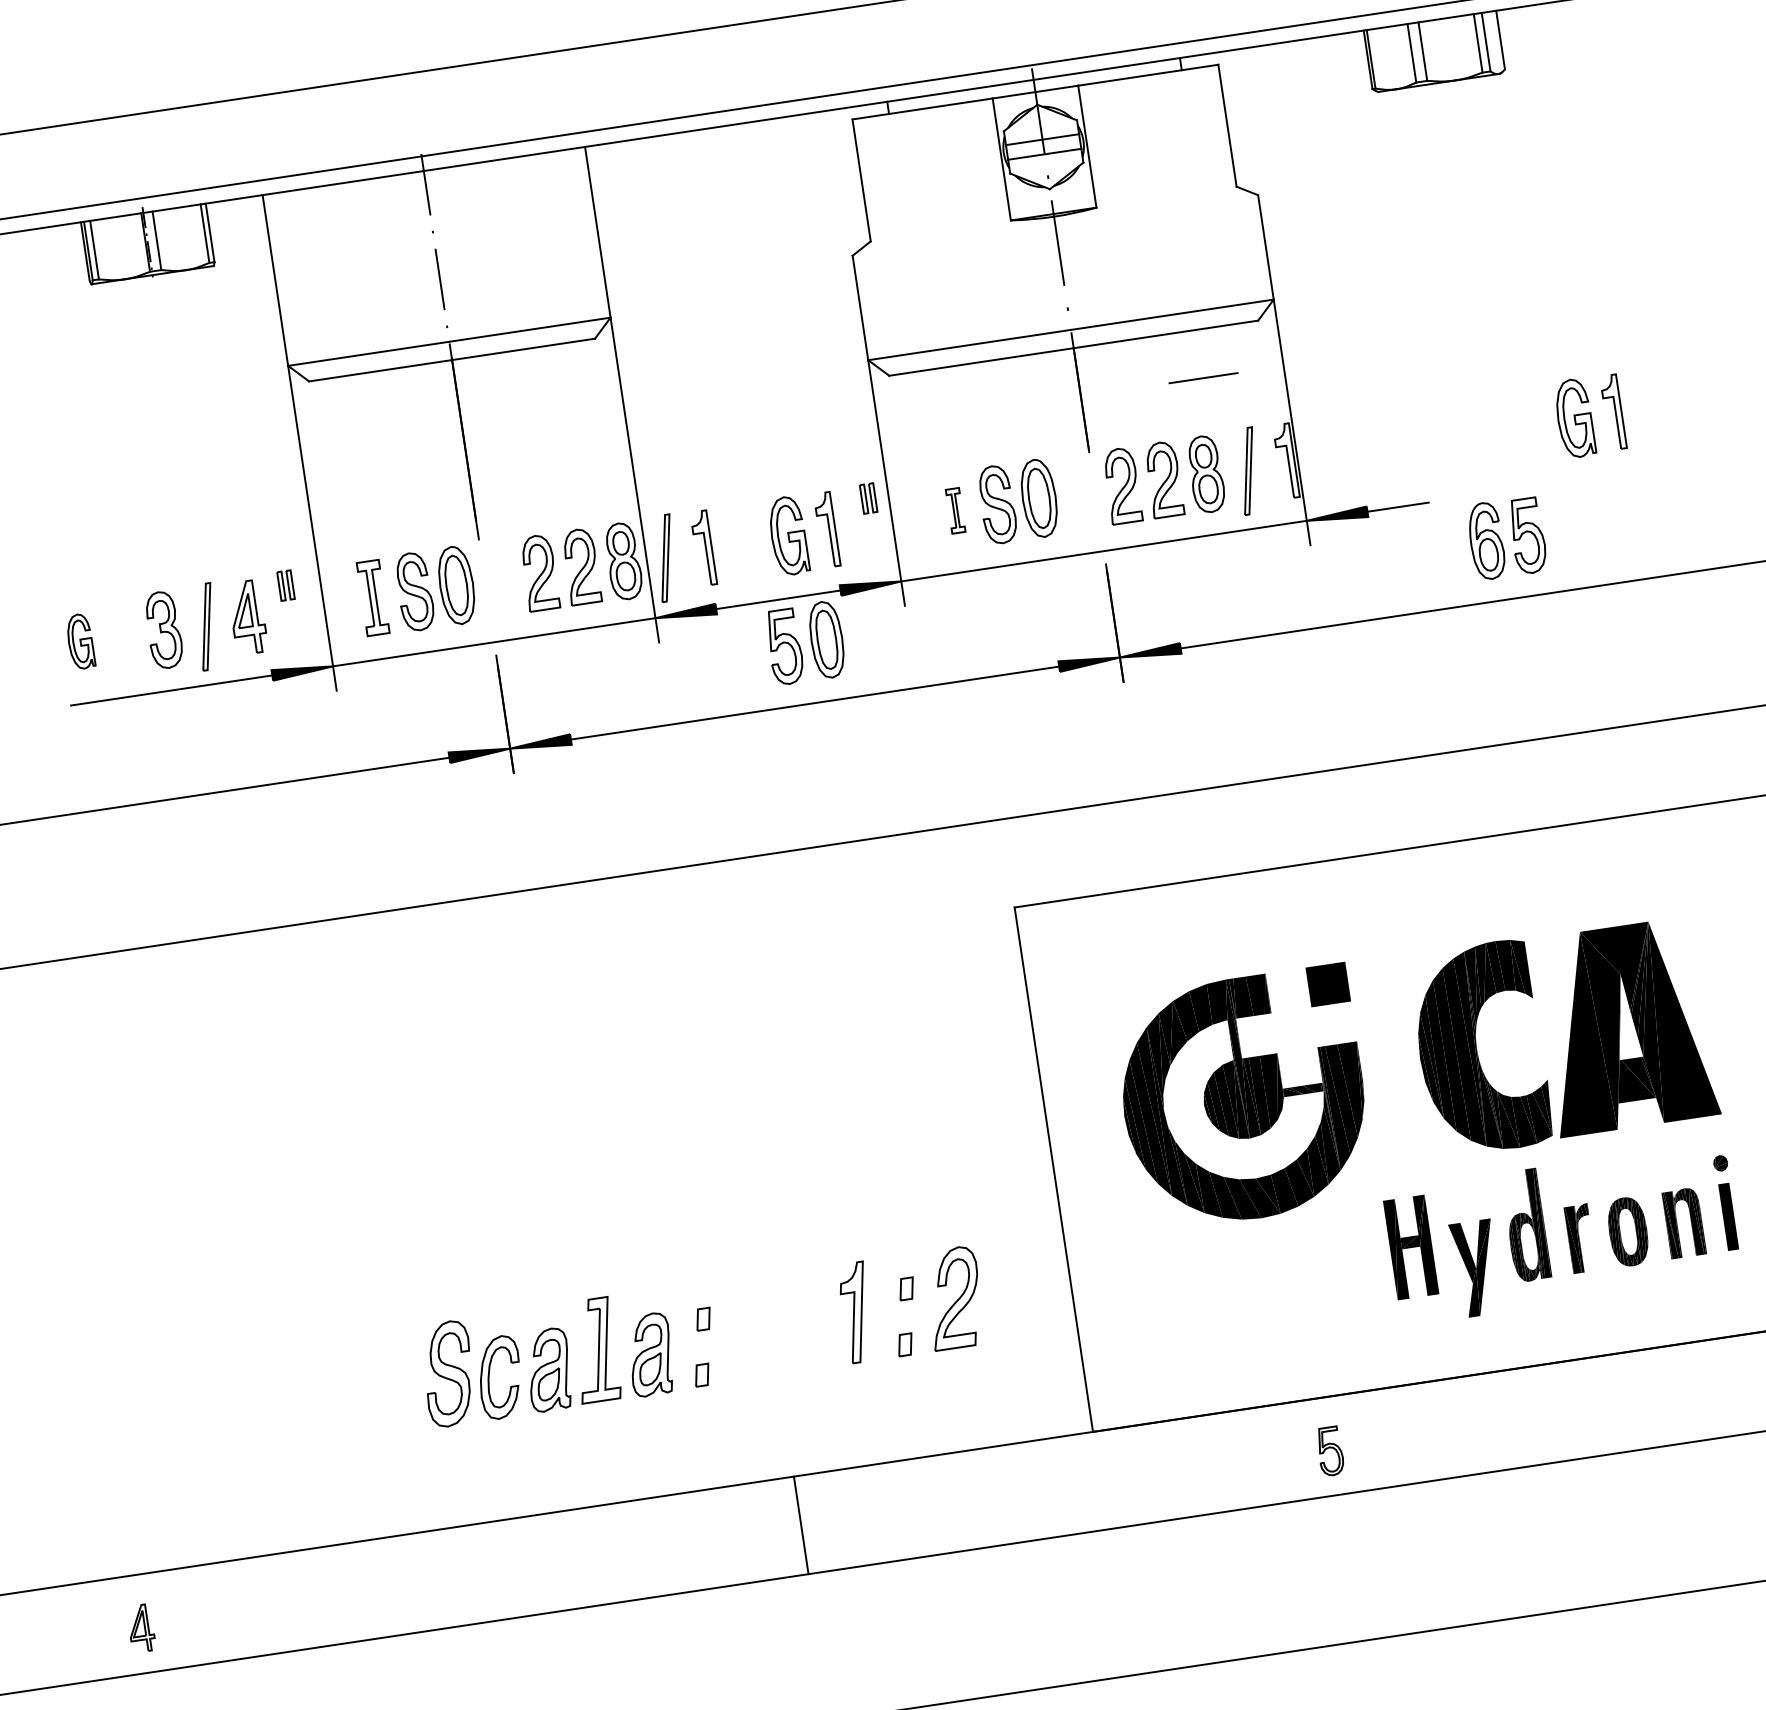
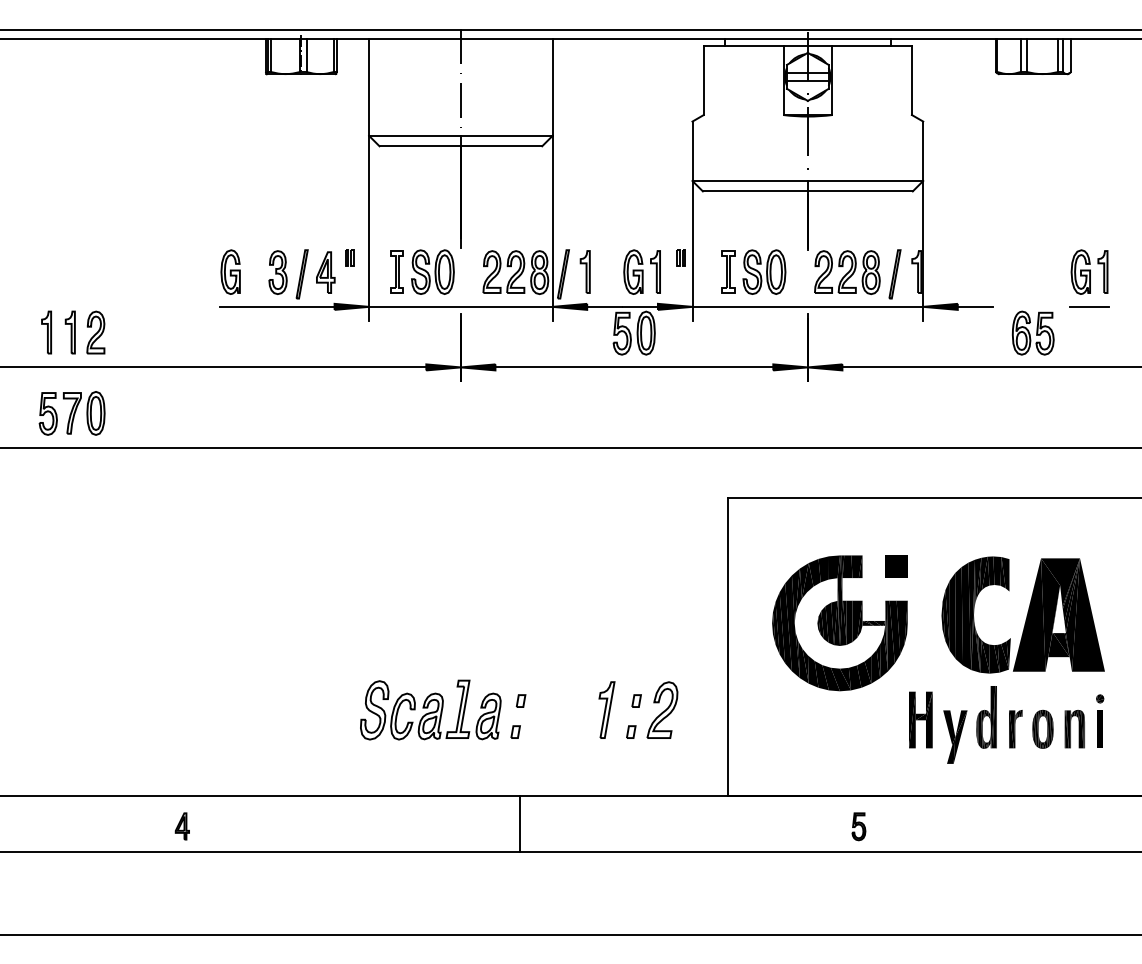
line: (1203, 377) -> (1089, 306), moved
part: (955, 509) -> (728, 271), size x1.67
part: (80, 640) -> (230, 271), size x1.43
line: (801, 1524) -> (520, 823), moved

